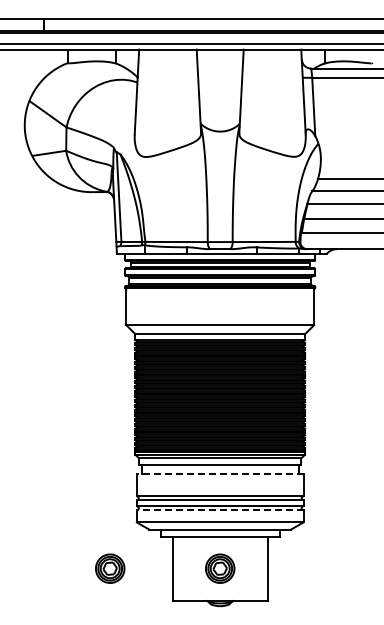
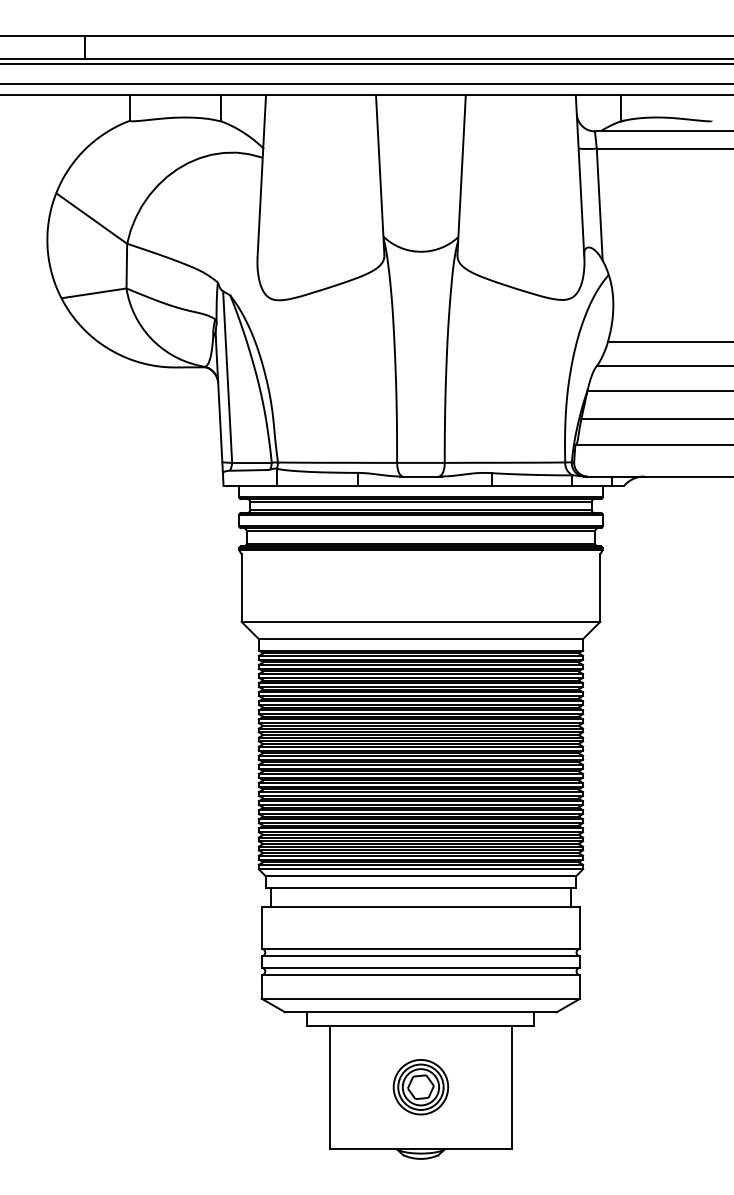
line: (219, 474) -> (419, 907), dashed -> solid
line: (220, 510) -> (421, 975), dashed -> solid
part: (110, 568) -> (211, 1086), removed

